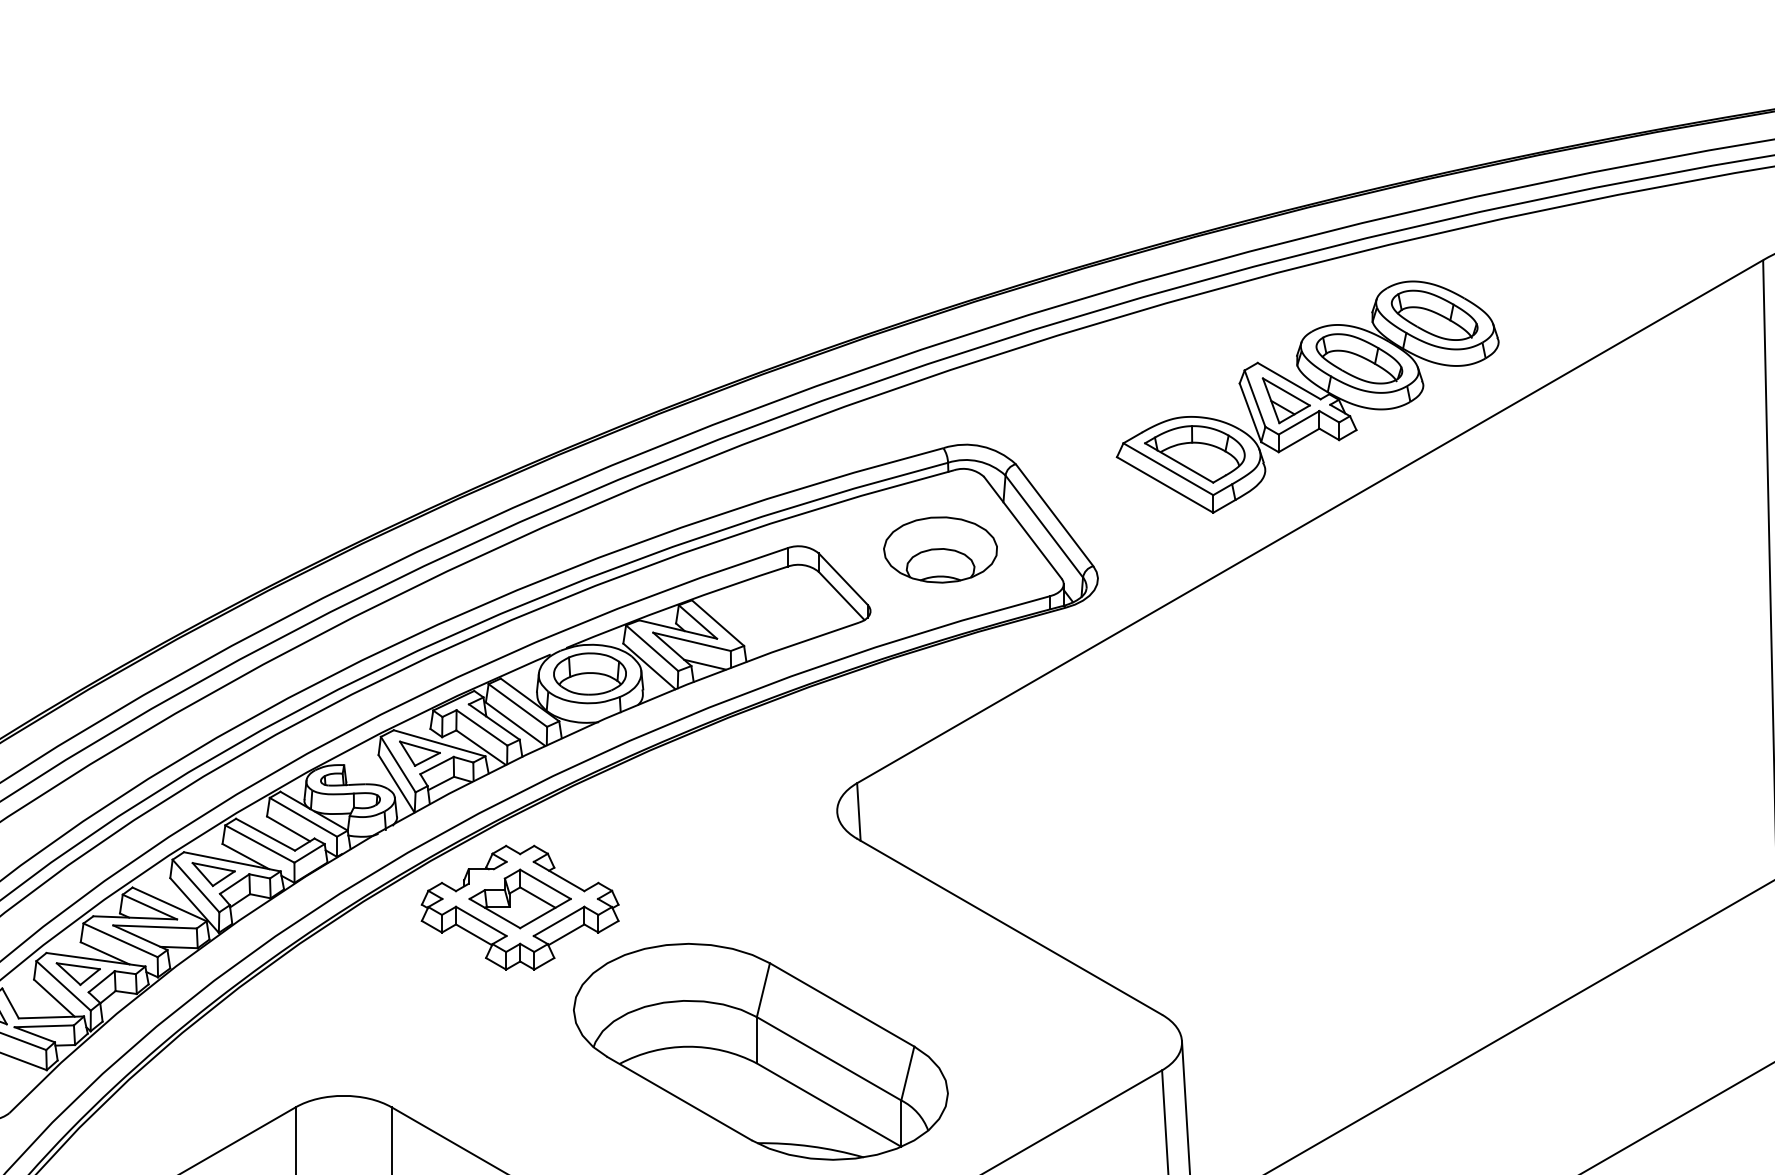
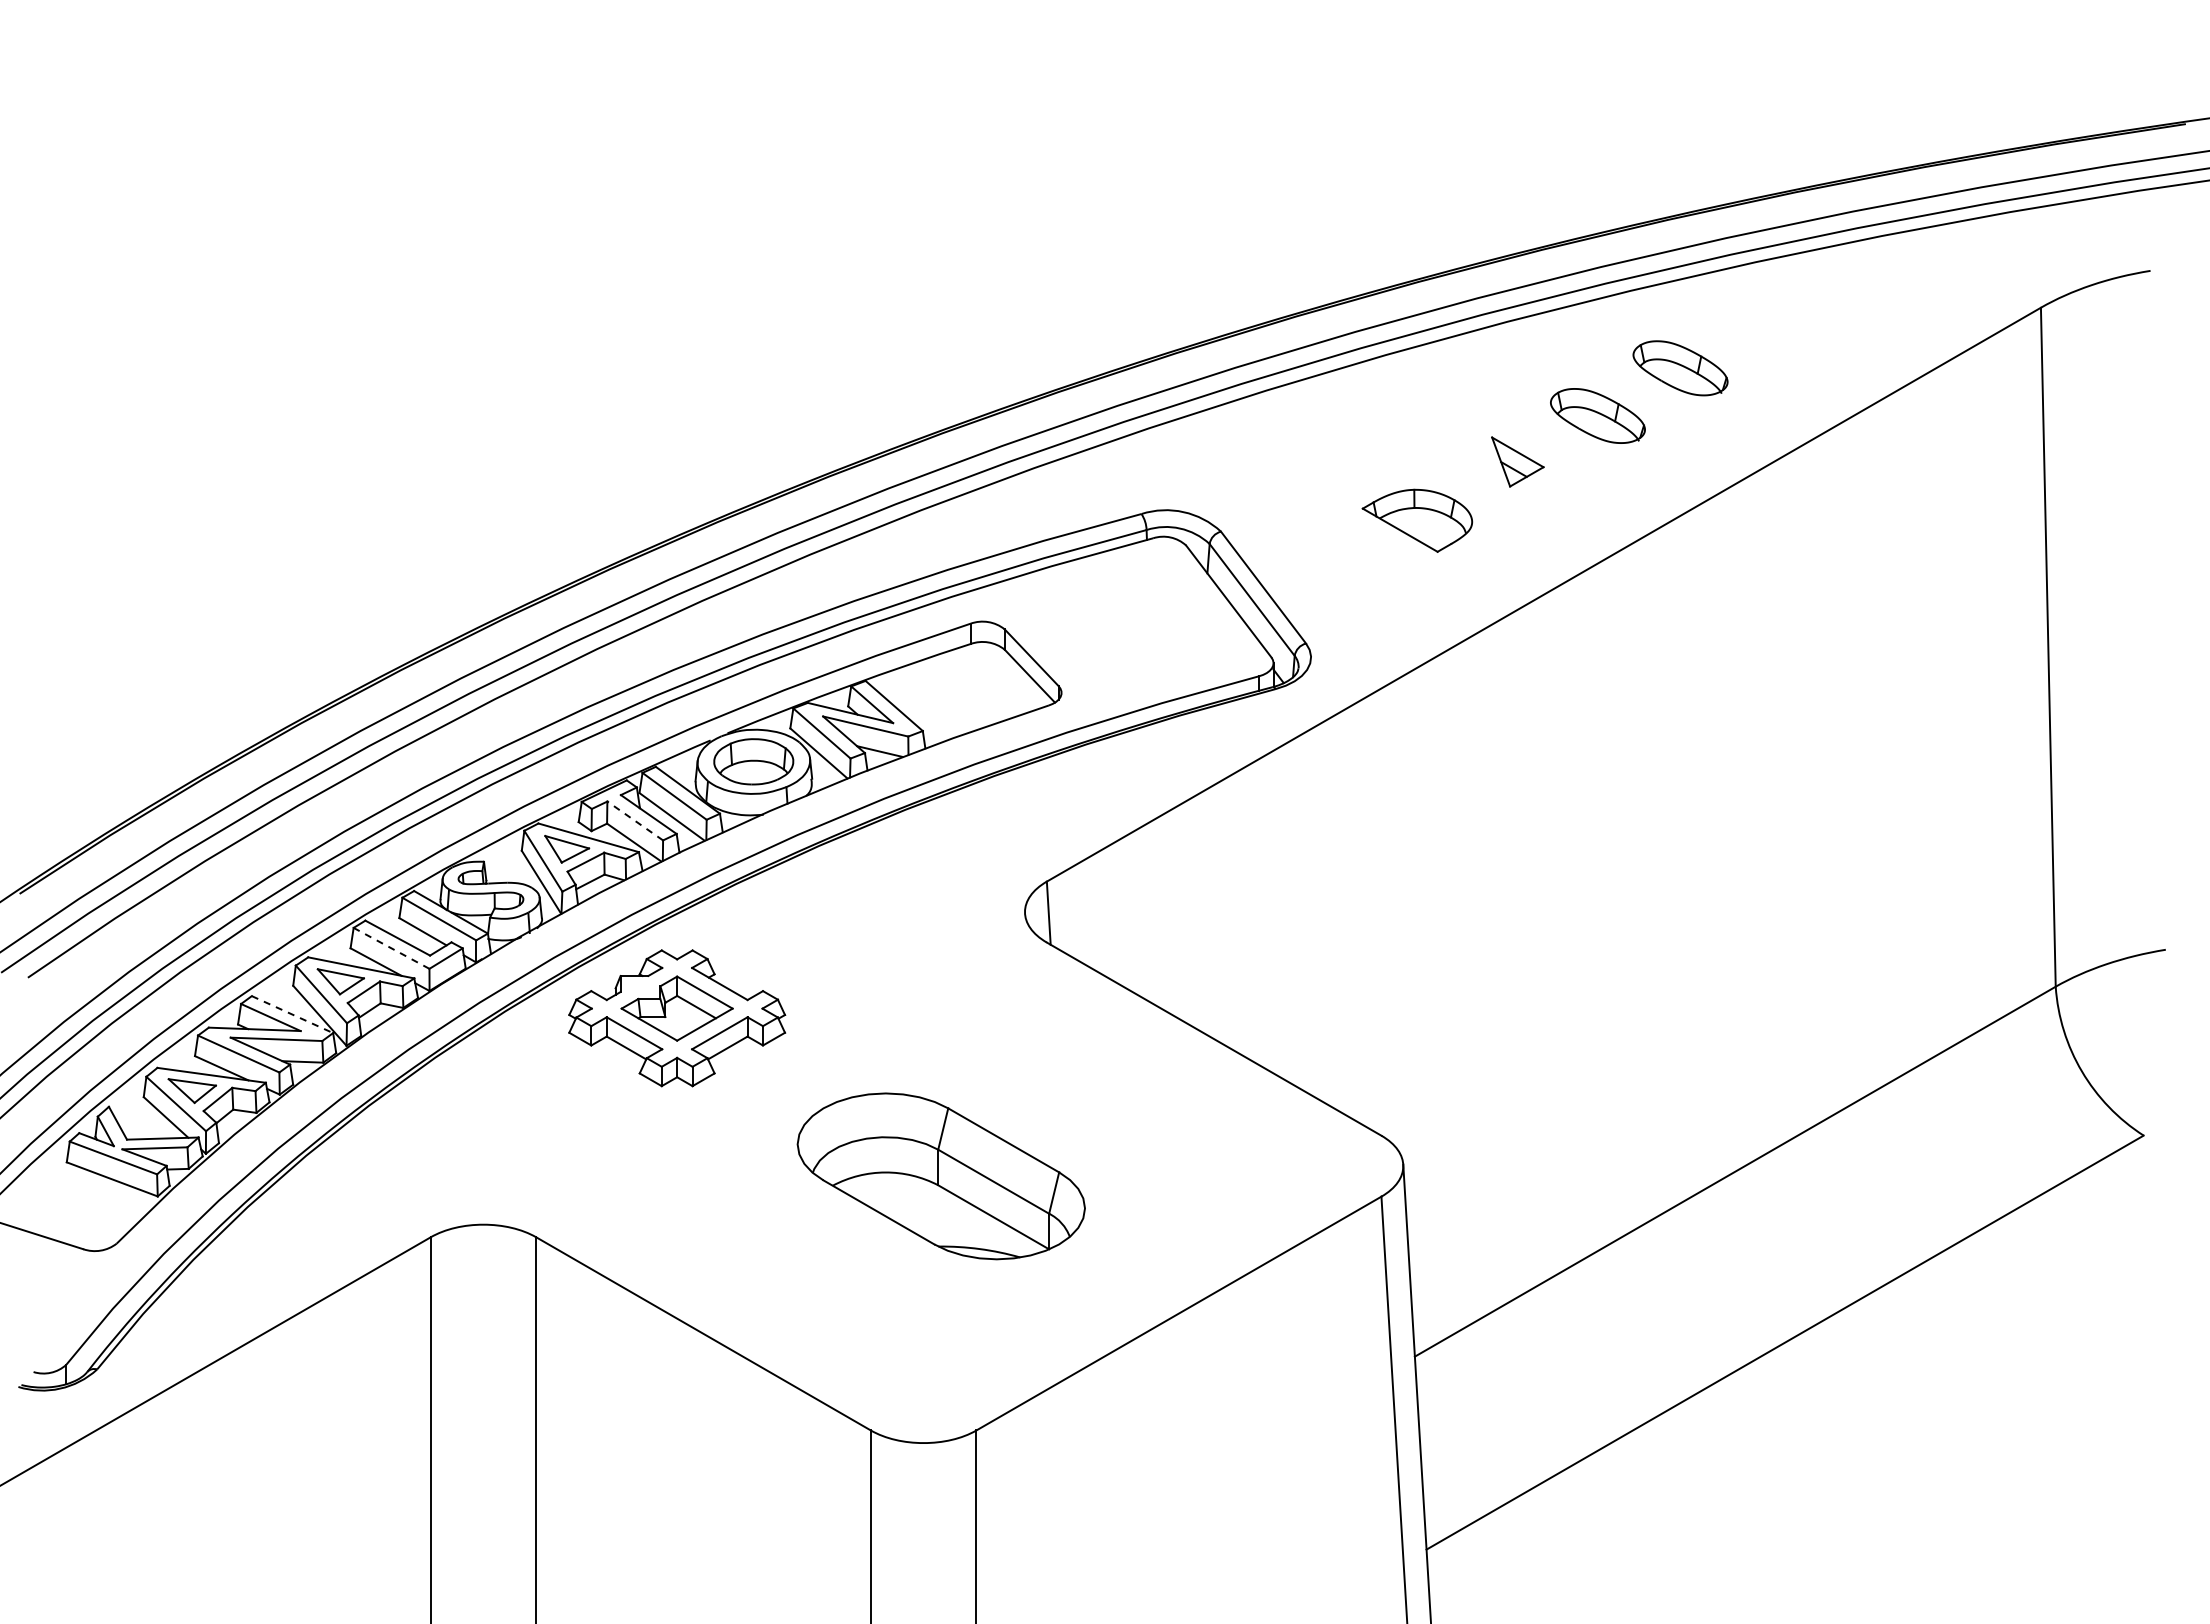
part: (1307, 396) -> (1540, 457), removed
part: (940, 549) -> (1138, 625), removed
line: (482, 727) -> (635, 820), solid -> dashed
line: (259, 844) -> (391, 948), solid -> dashed
line: (169, 904) -> (292, 1014), solid -> dashed
part: (761, 1051) -> (941, 1176), size x0.7

